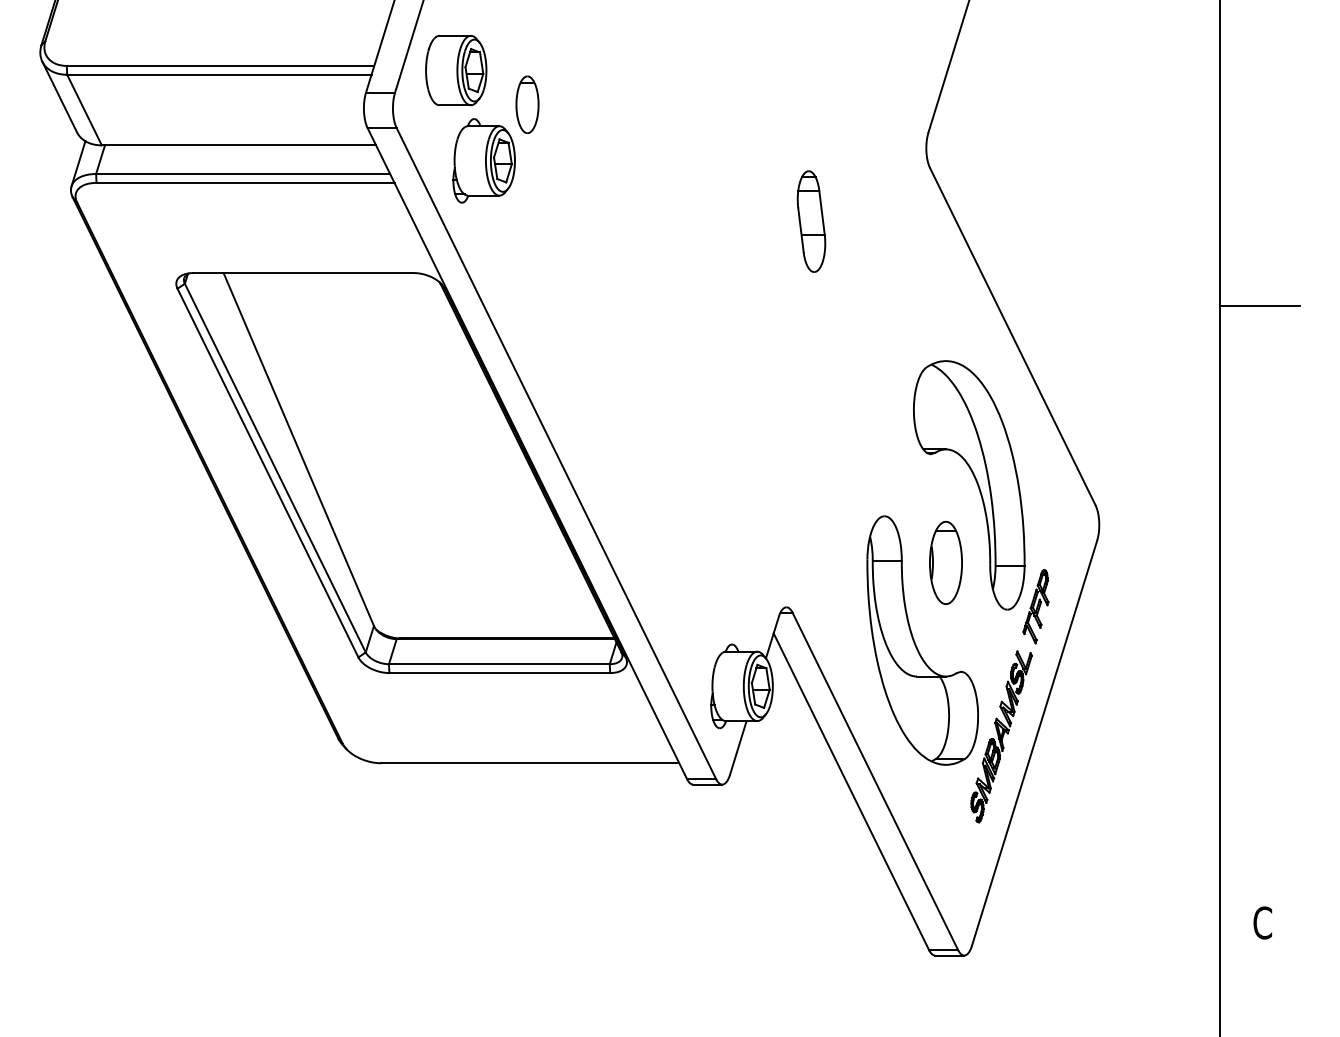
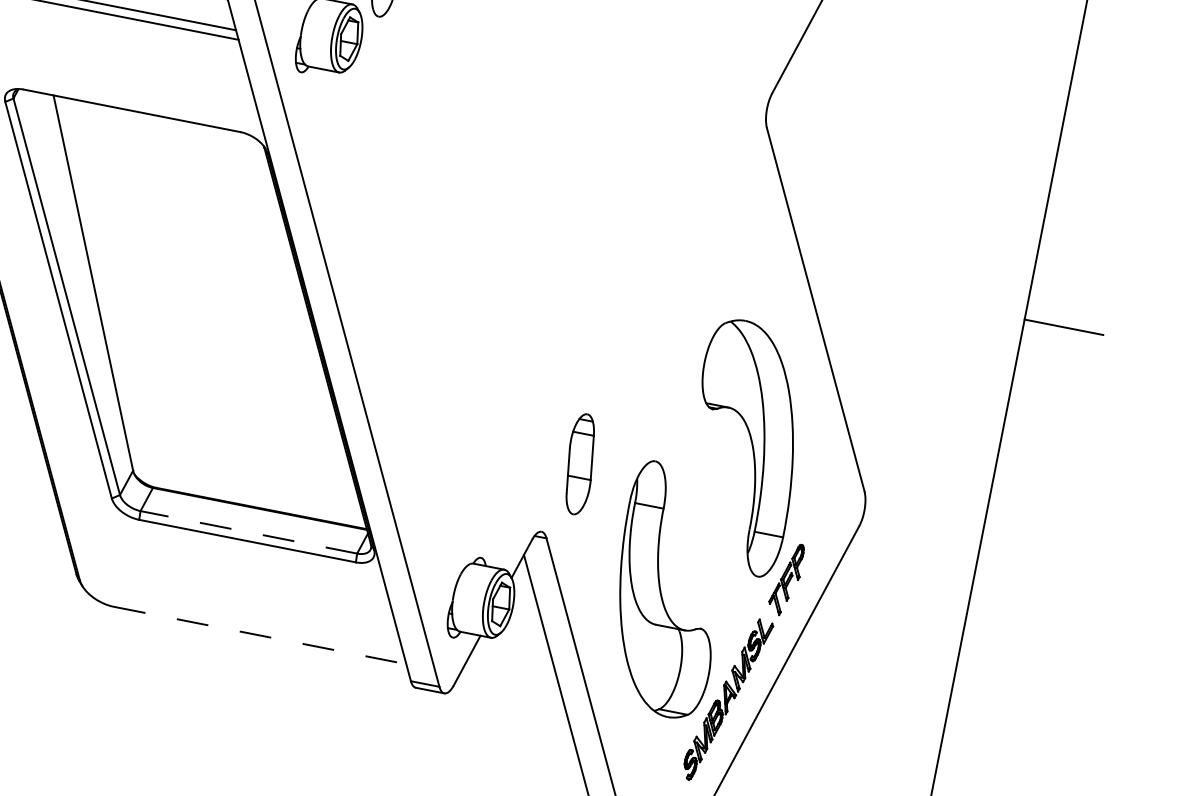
part: (811, 221) -> (580, 464), moved
part: (945, 562) -> (706, 518), removed
line: (498, 664) -> (247, 532), solid -> dashed
line: (530, 763) -> (260, 635), solid -> dashed

